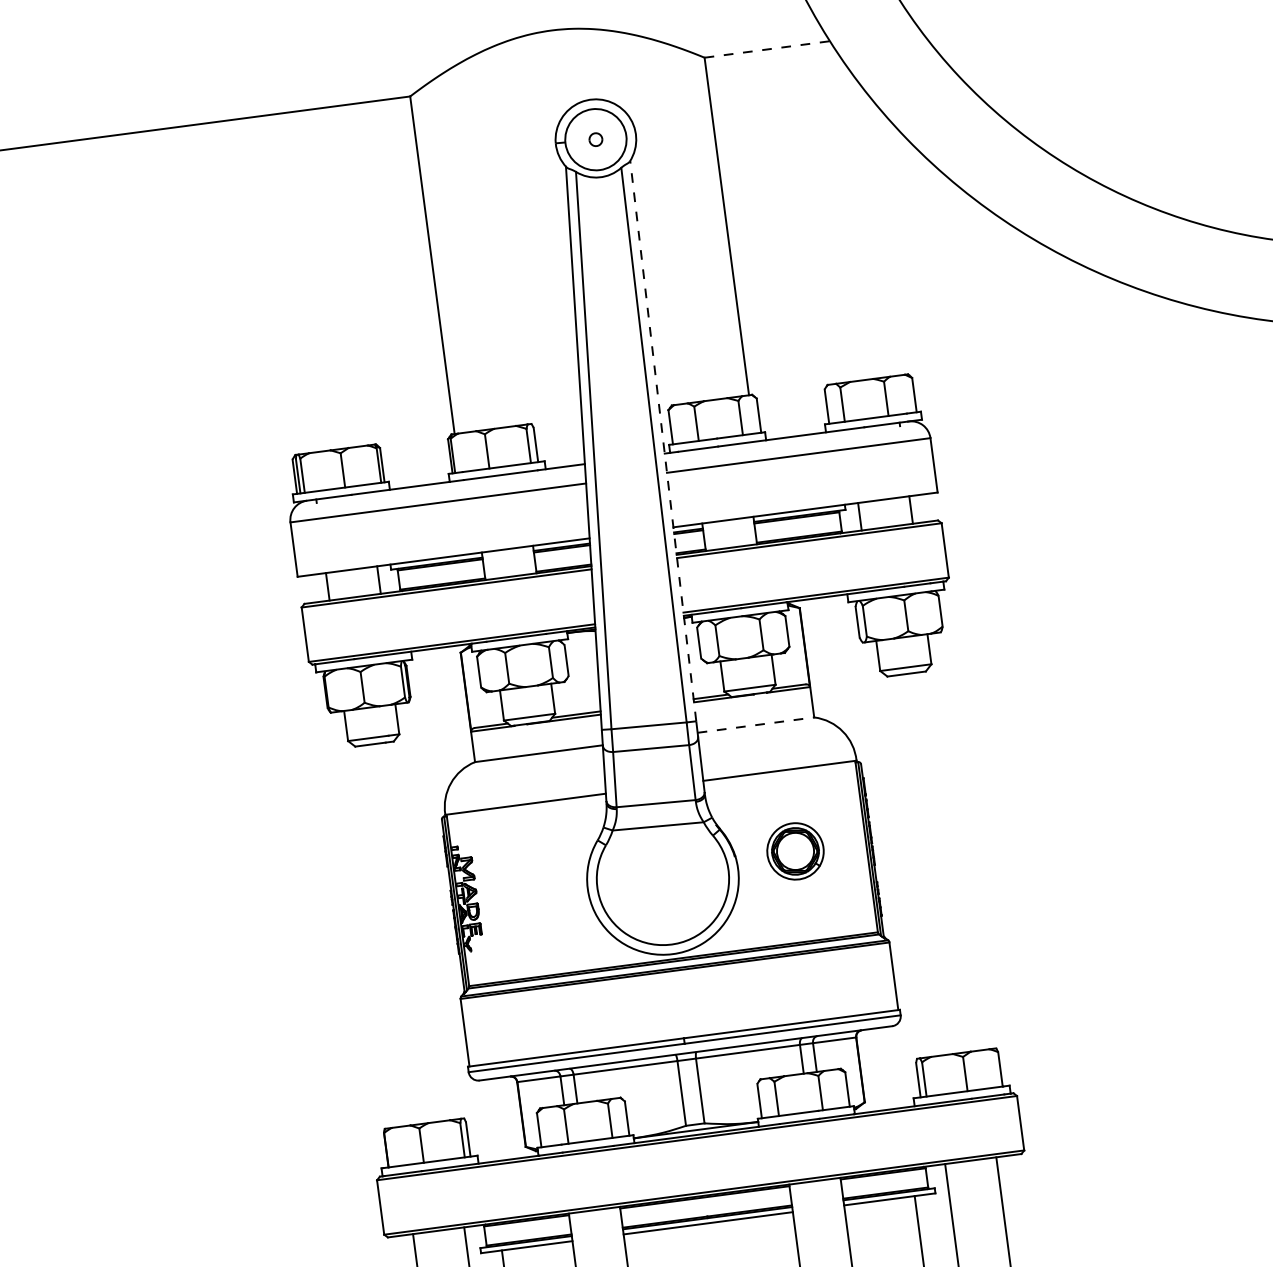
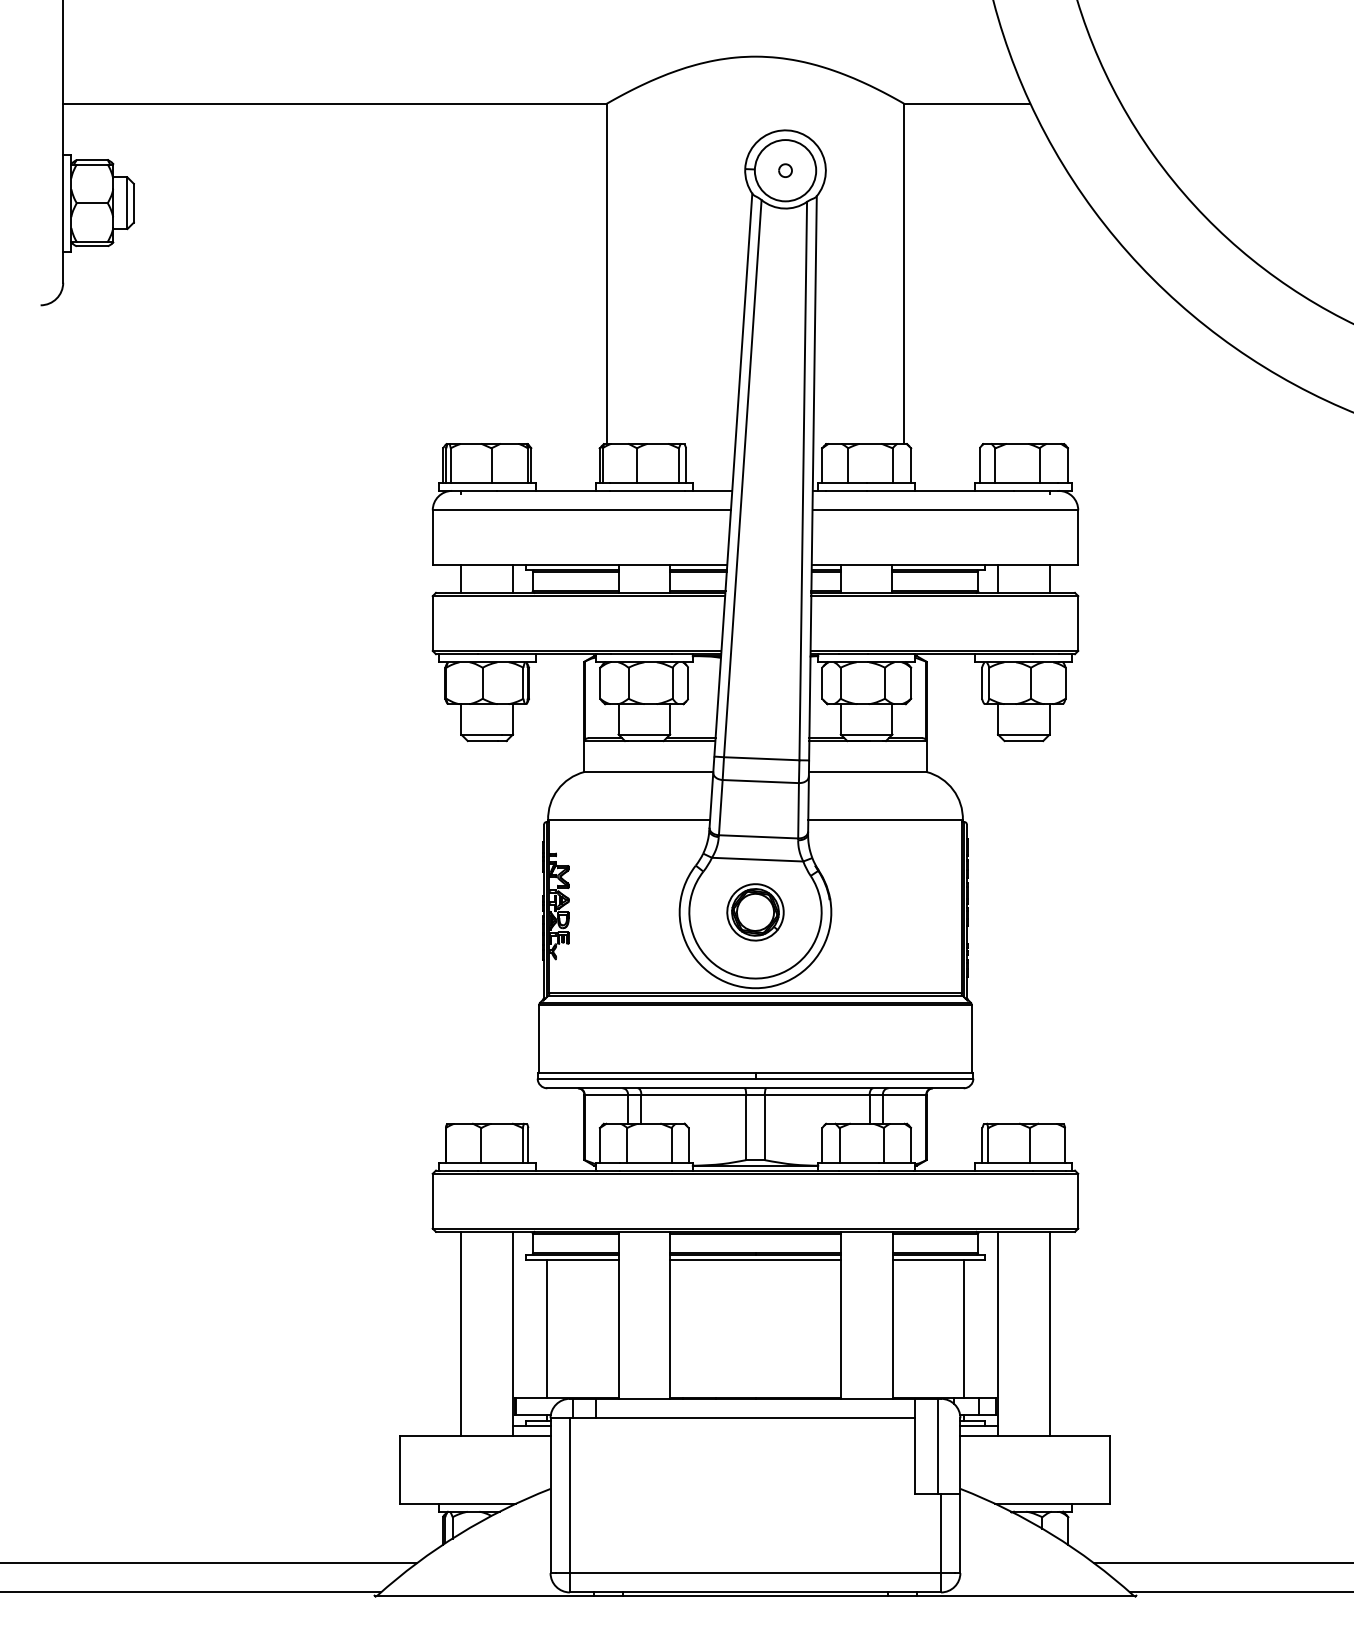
line: (767, 49) -> (967, 103), dashed -> solid
line: (662, 440) -> (812, 477), dashed -> solid
line: (755, 725) -> (867, 772), dashed -> solid
part: (795, 851) -> (755, 912), moved

